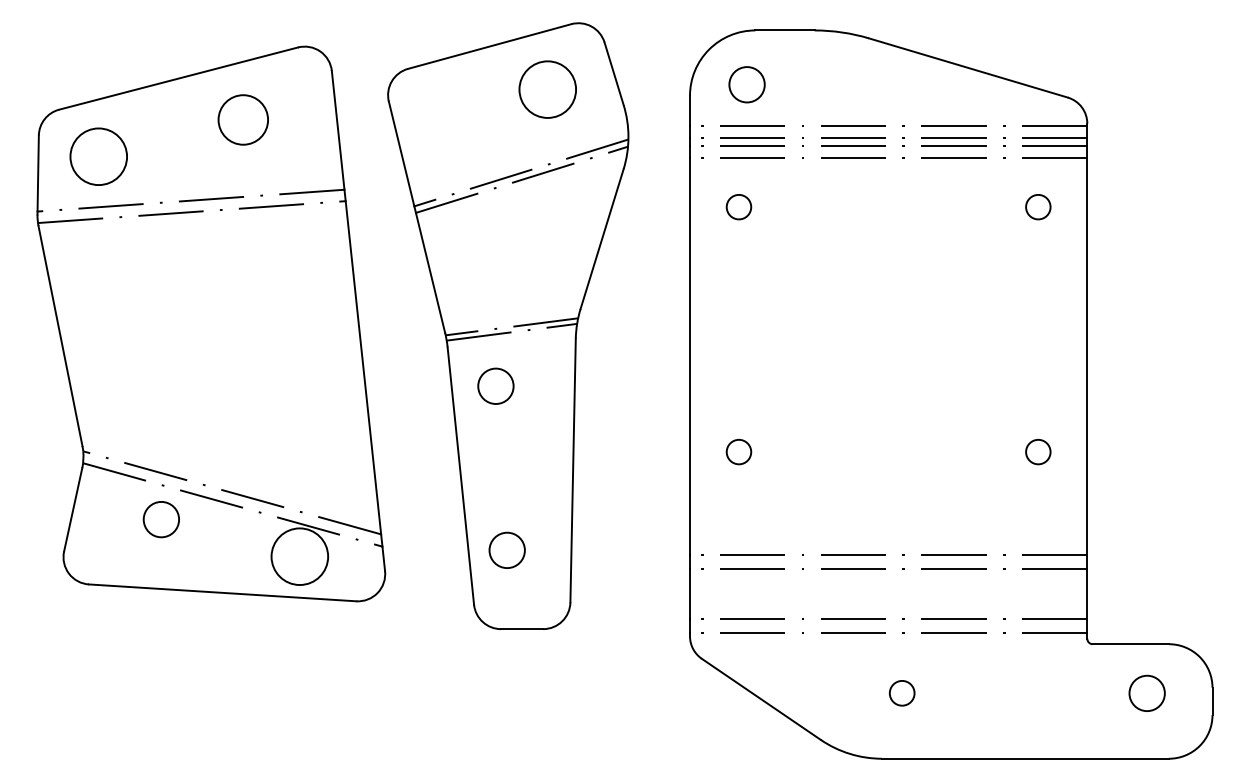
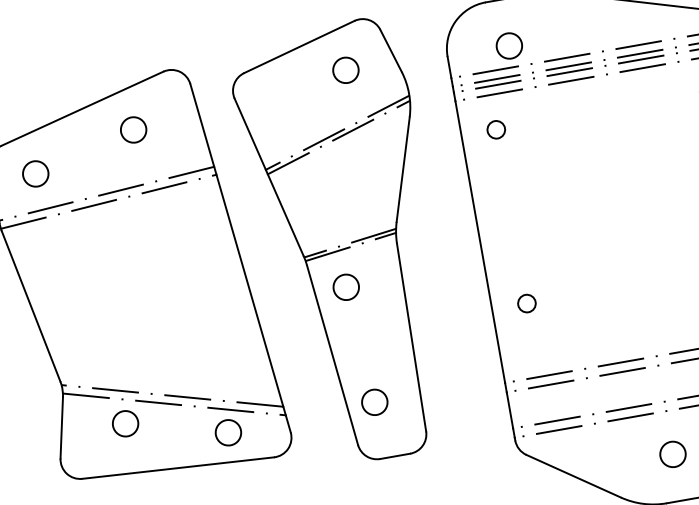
circle: (746, 84) -> (508, 45), moved
circle: (547, 89) -> (345, 70), size x0.62
circle: (242, 119) -> (133, 129), size x0.71
circle: (98, 155) -> (35, 173), size x0.62
circle: (299, 556) -> (228, 432), size x0.62
circle: (901, 692) -> (672, 453), size x1.43

